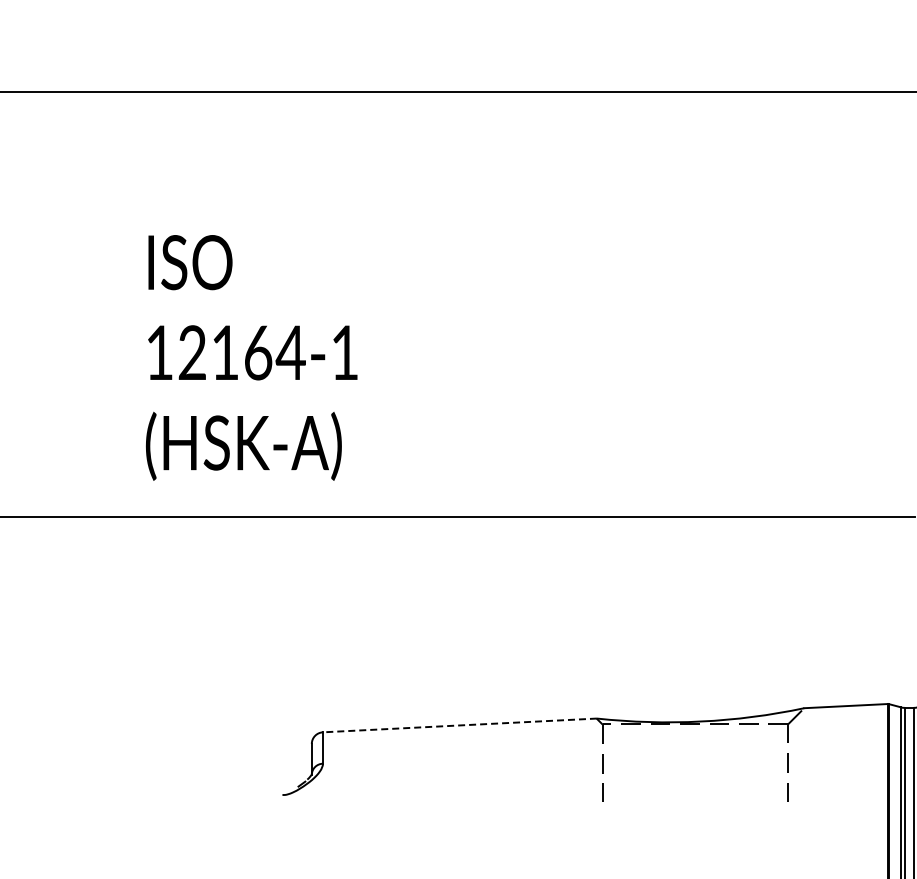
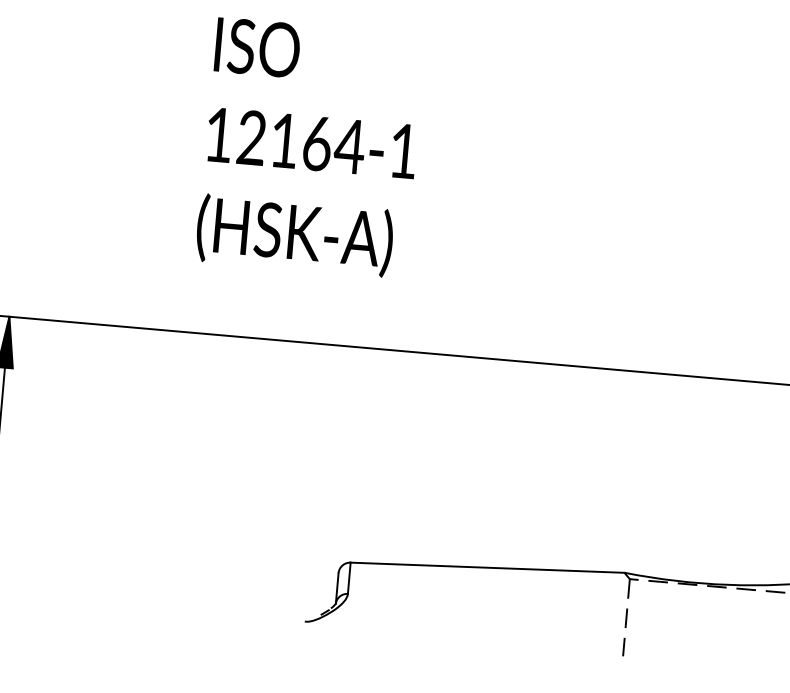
text: (251, 357) -> (310, 147), moved
line: (459, 725) -> (487, 567), dashed -> solid

